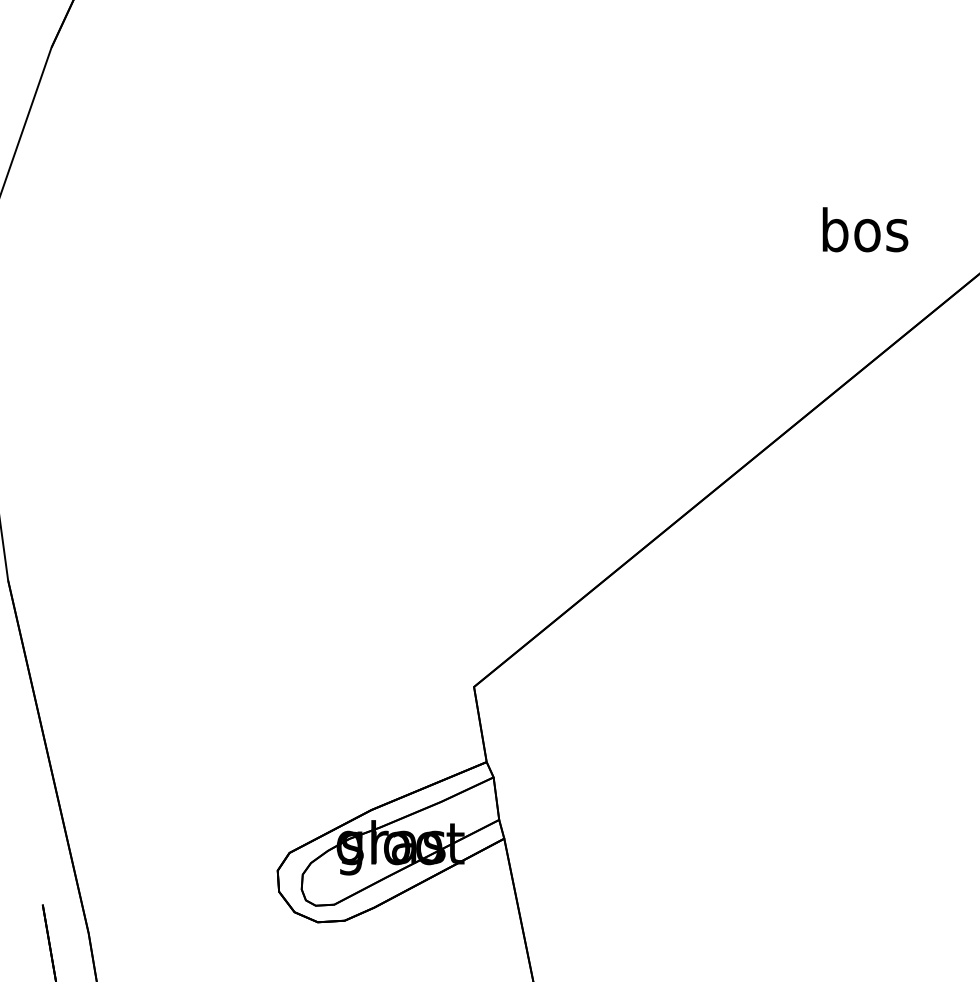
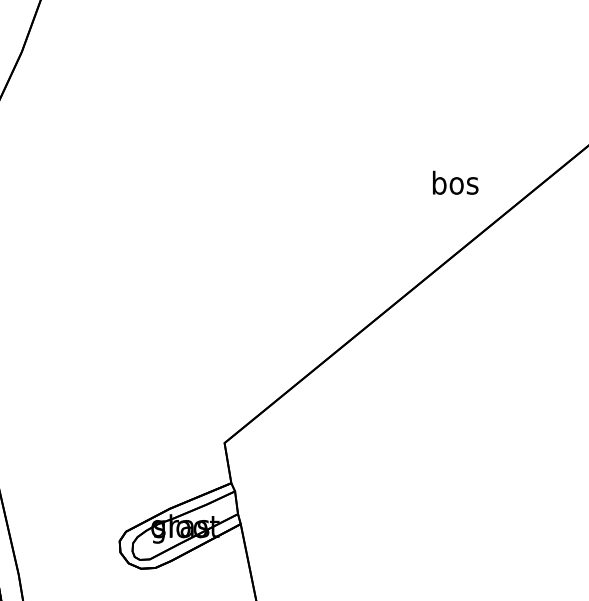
text: (865, 229) -> (455, 182), moved

